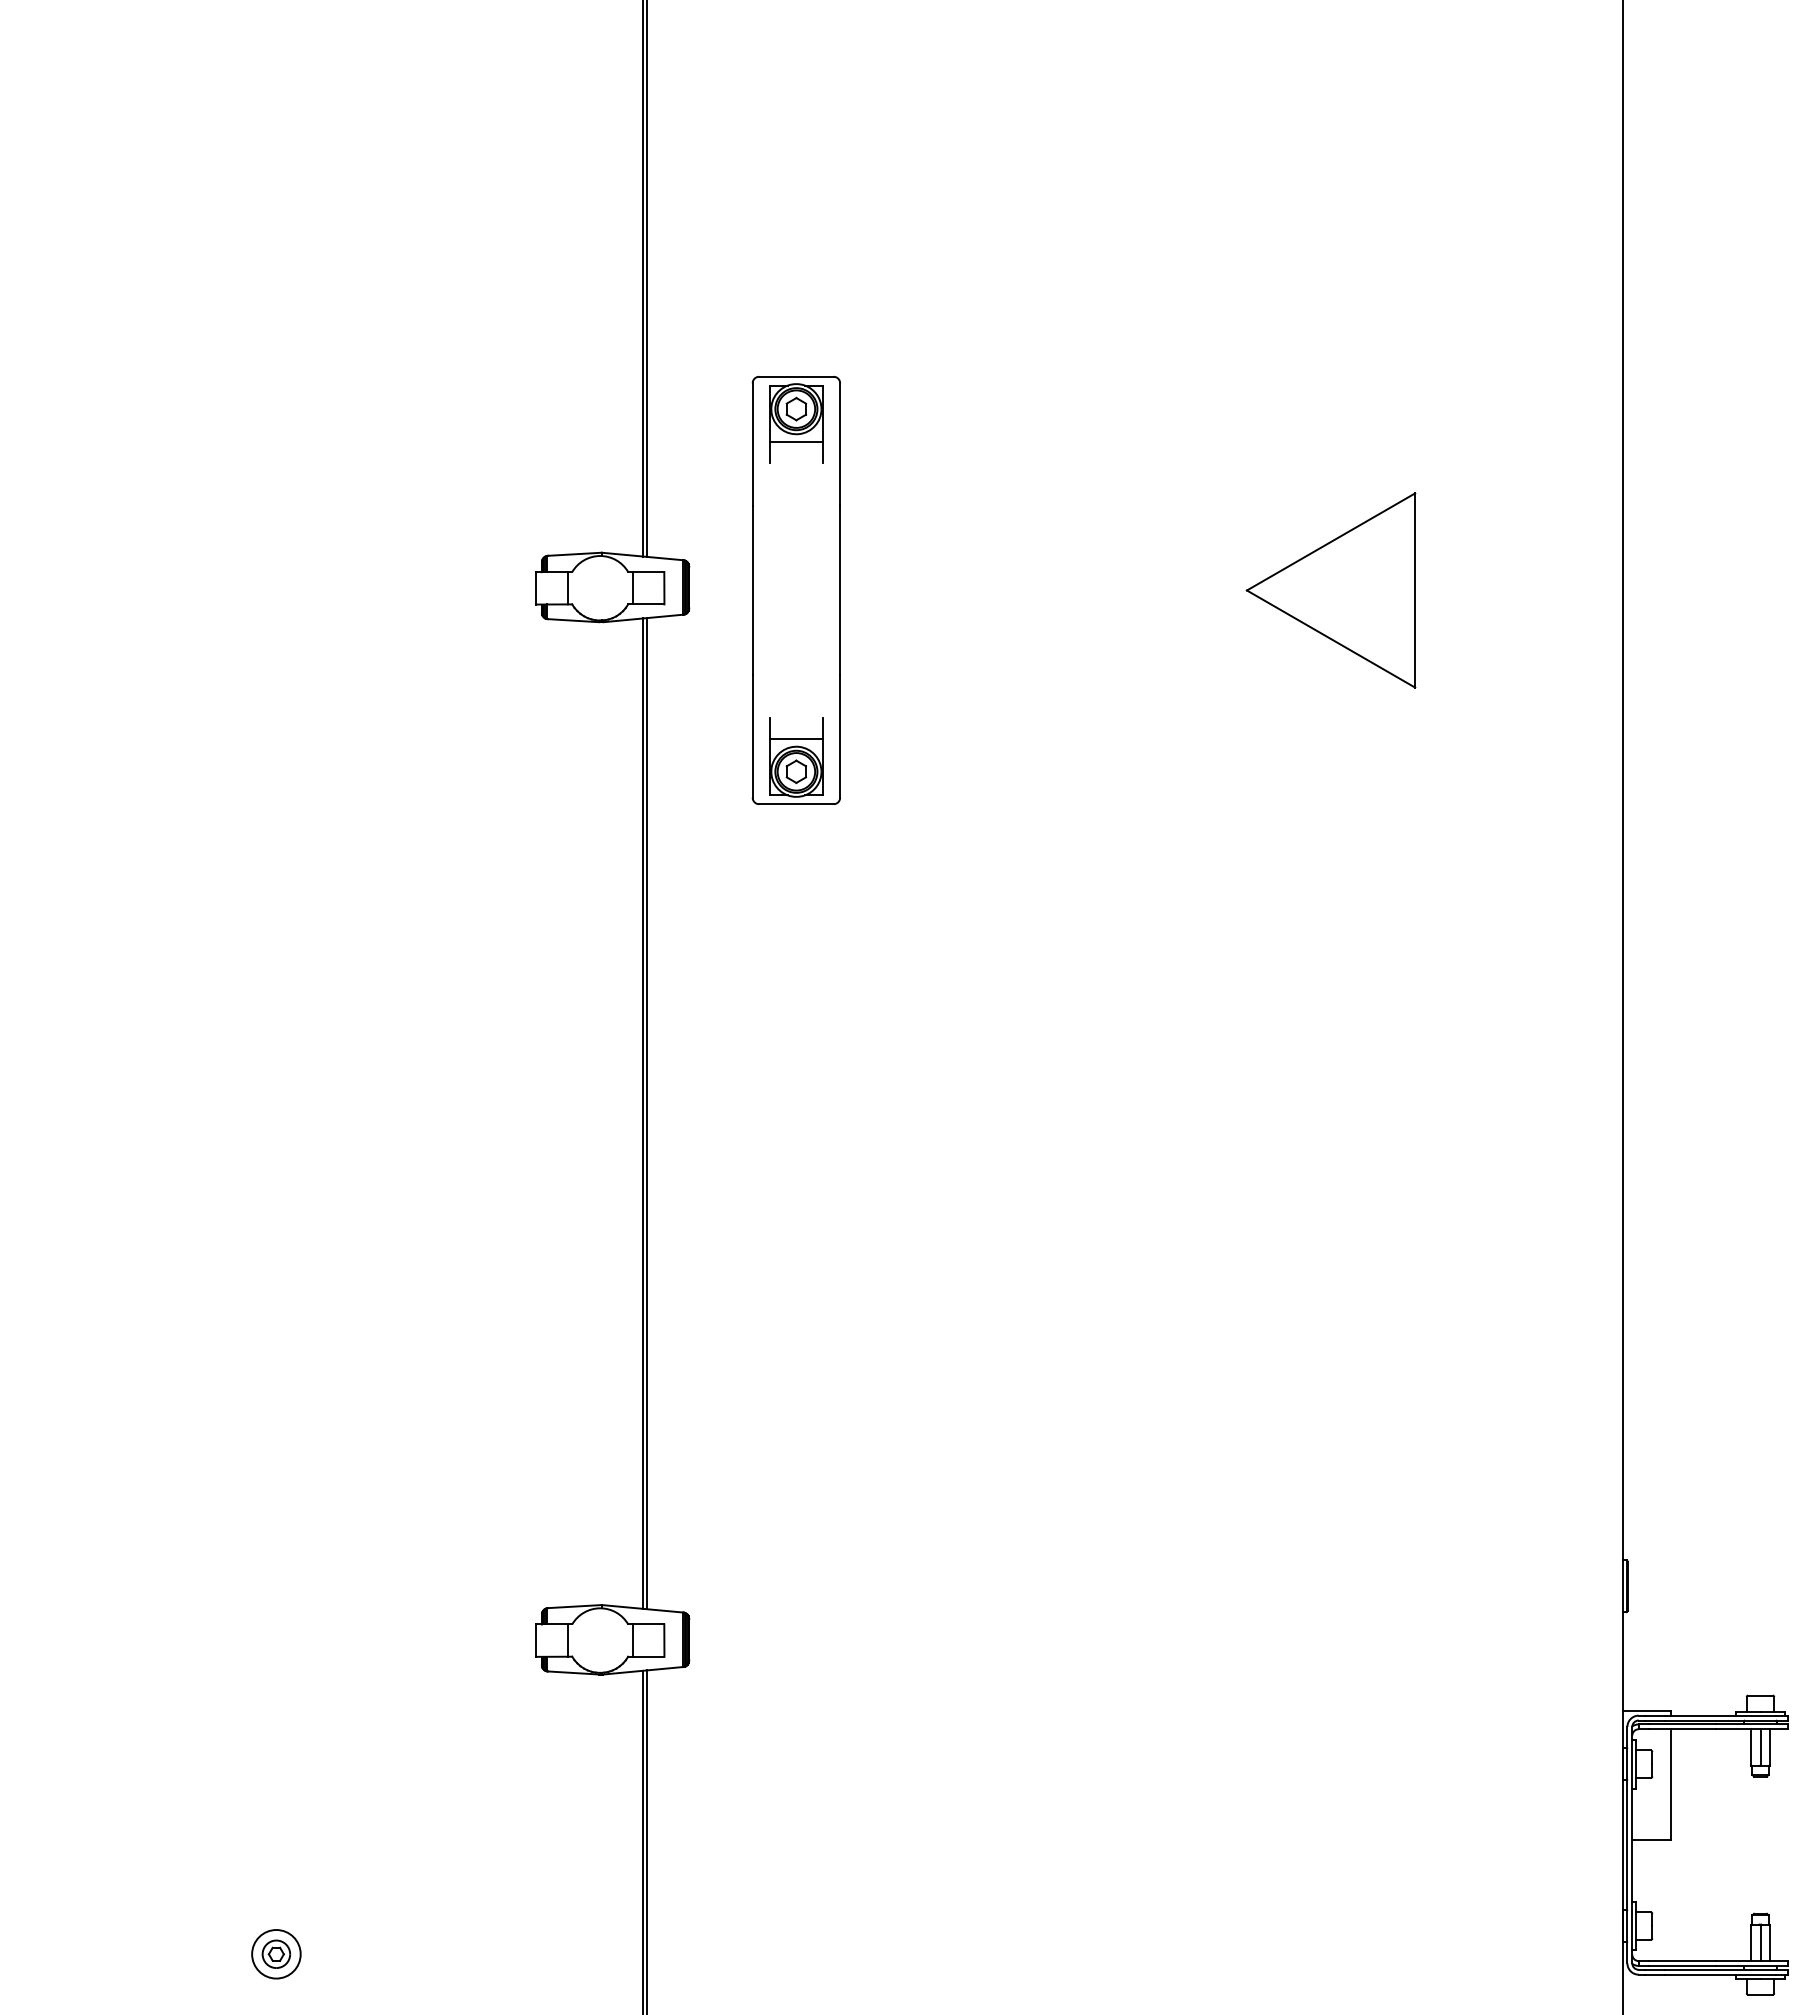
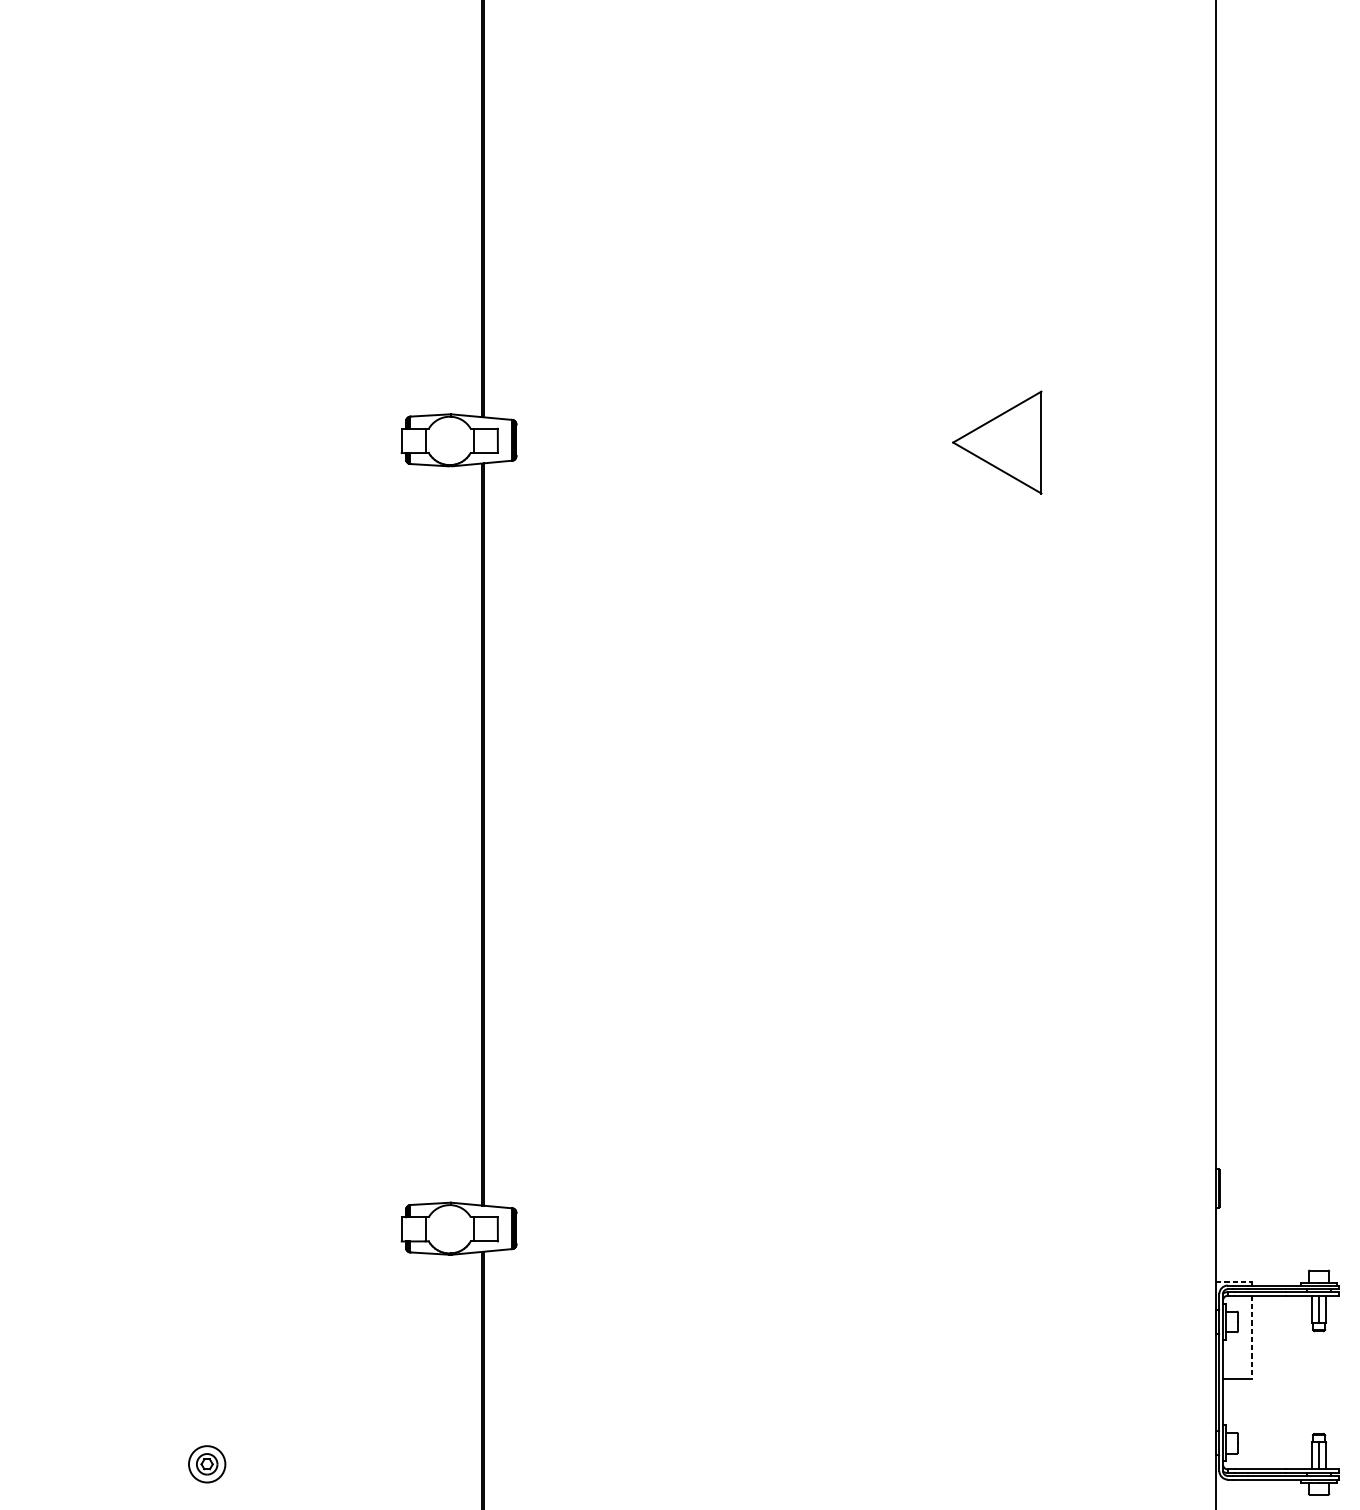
part: (795, 590) -> (596, 442), removed
part: (1330, 590) -> (996, 442), size x0.7
line: (1647, 1710) -> (1234, 1281), solid -> dashed
line: (1671, 1785) -> (1252, 1337), solid -> dashed

